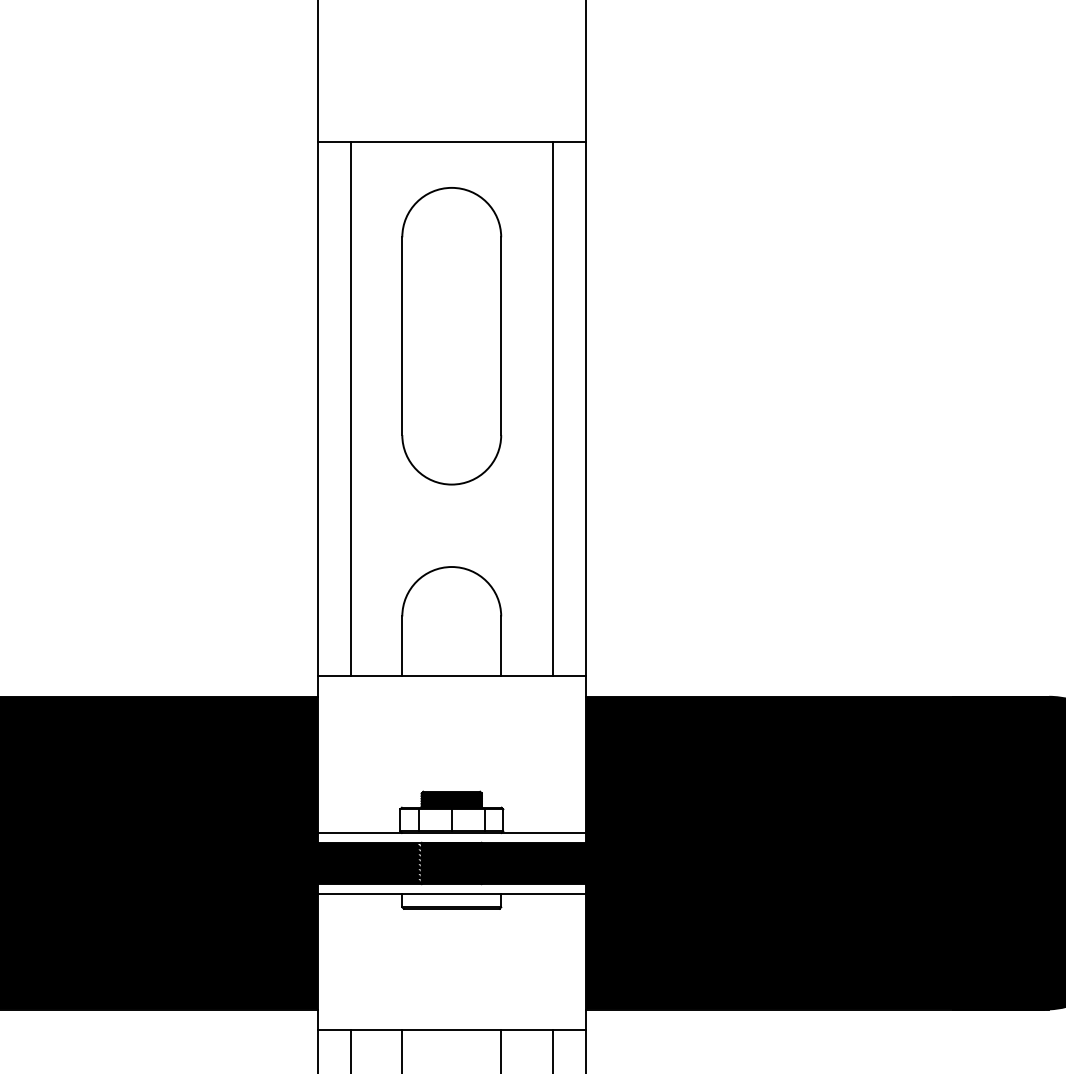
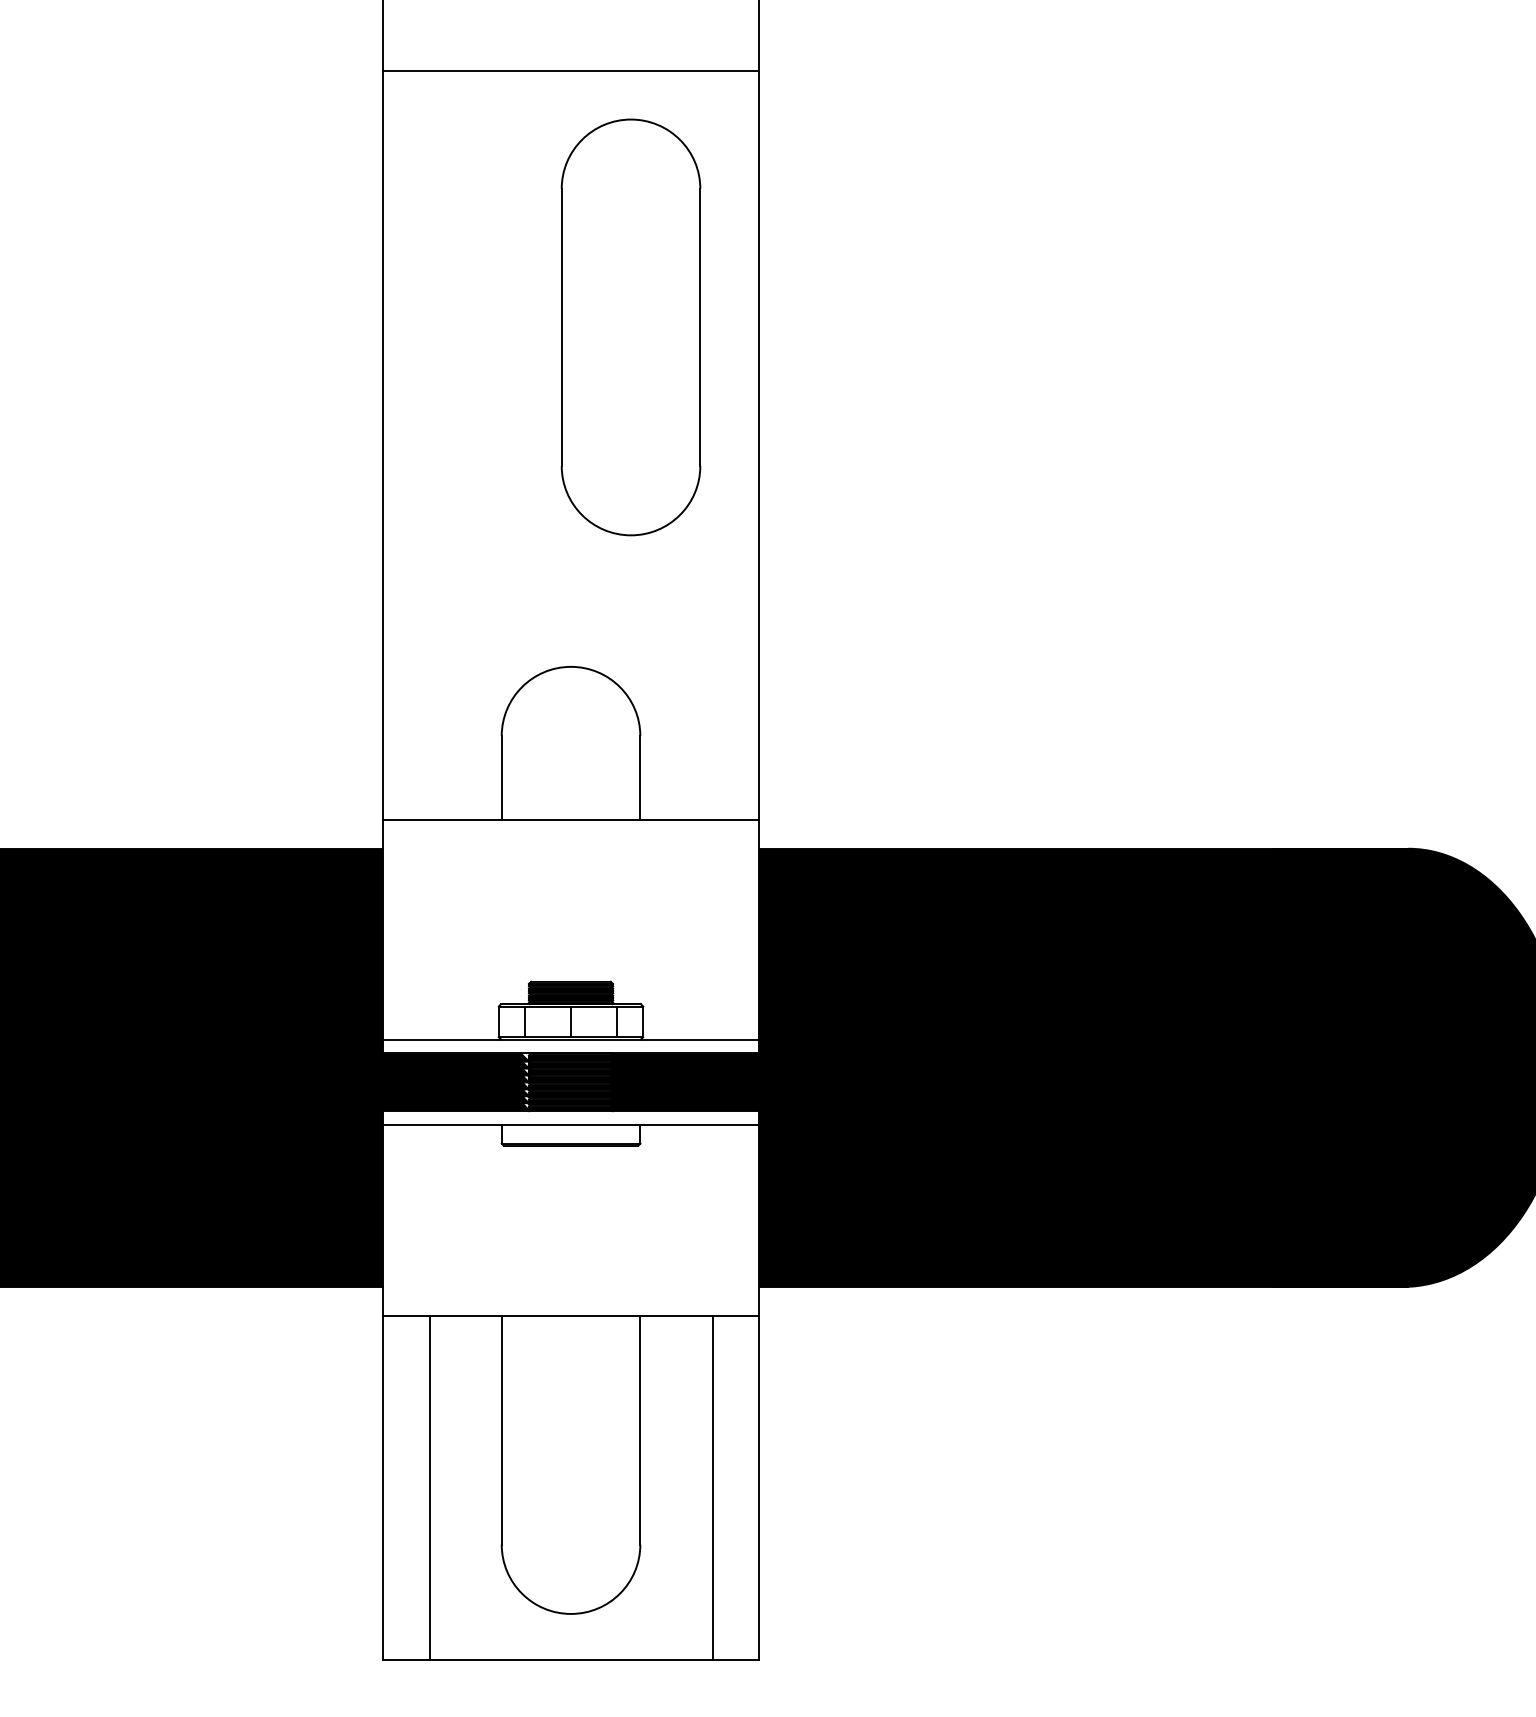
part: (451, 336) -> (630, 327), moved
line: (350, 409) -> (429, 445), removed
line: (552, 409) -> (712, 445), removed

